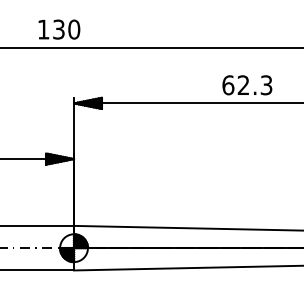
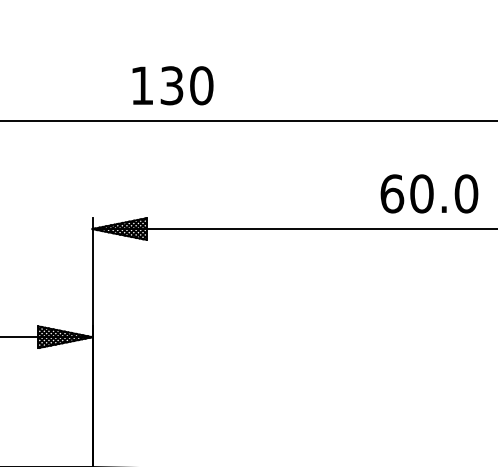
text: (59, 29) -> (173, 85), moved
text: (254, 85) -> (443, 194), 62.3 -> 60.0

